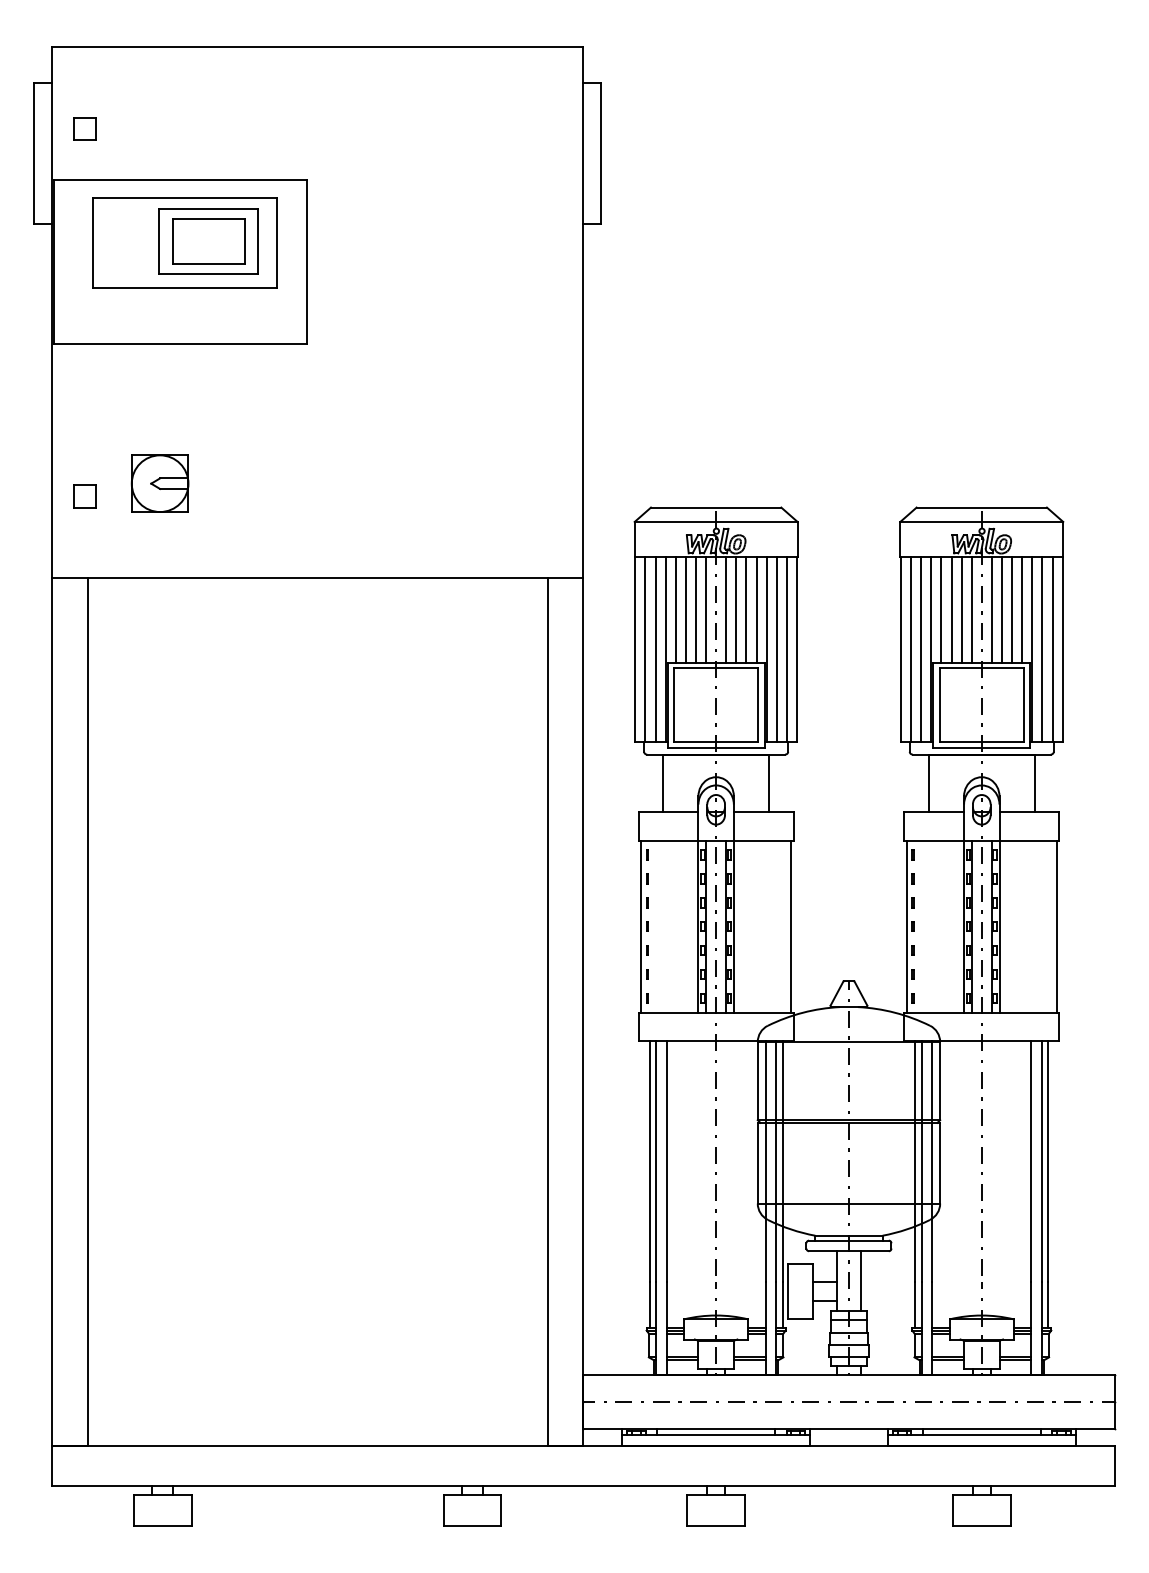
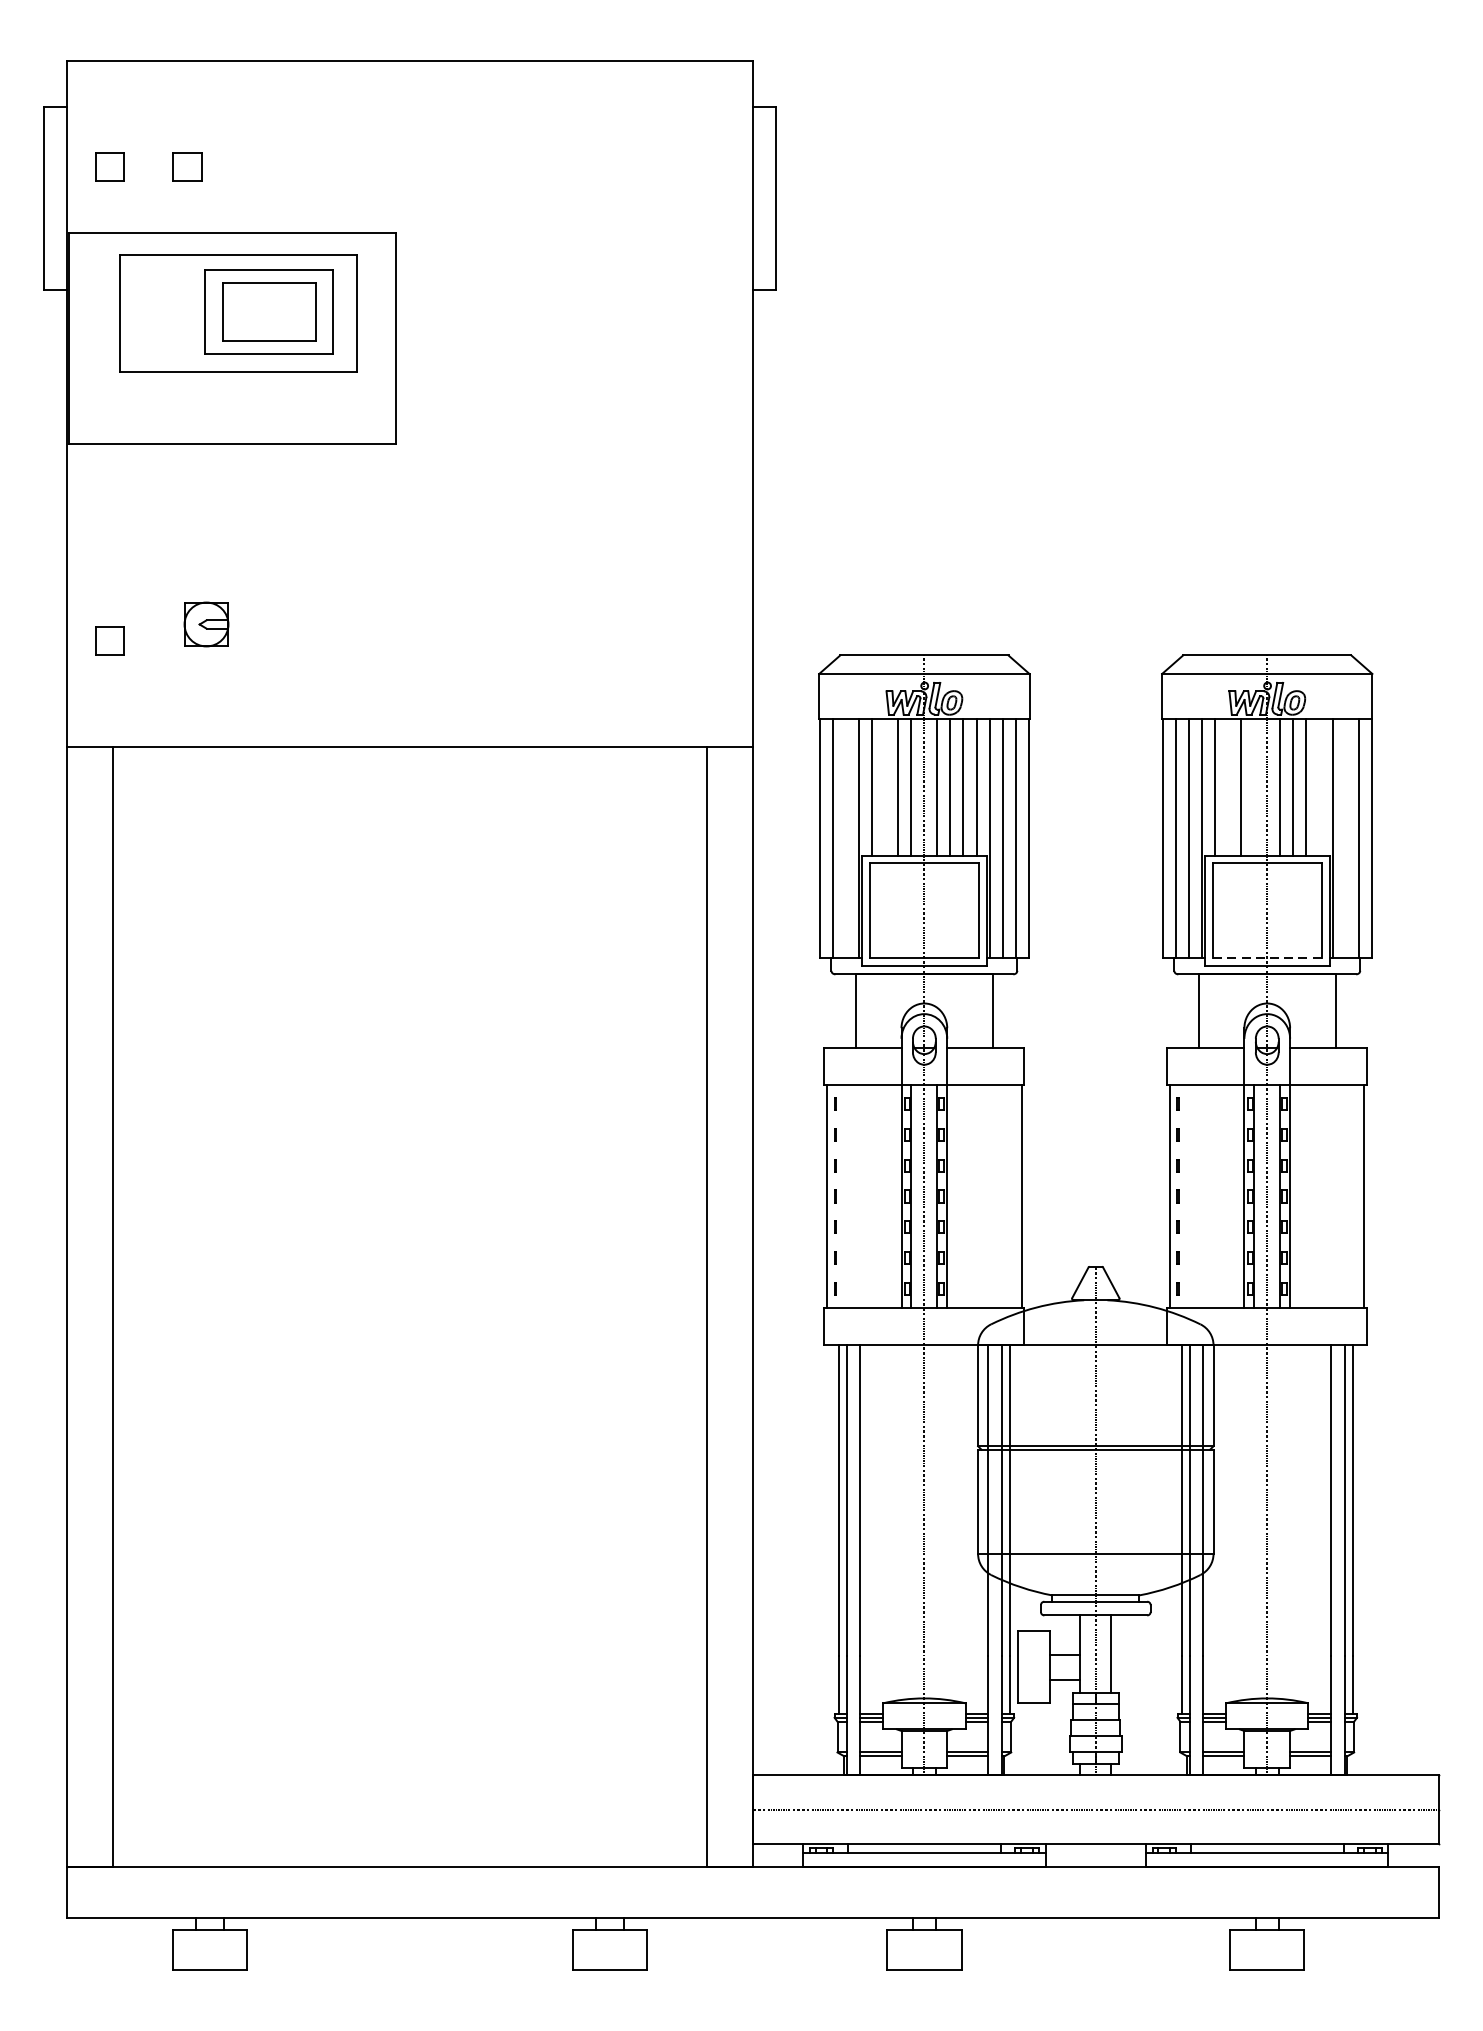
part: (144, 128) -> (186, 166), added
part: (159, 483) -> (205, 624), size x0.6
line: (685, 609) -> (884, 787), removed
line: (951, 609) -> (1228, 787), removed
line: (971, 609) -> (1253, 787), removed
line: (1022, 609) -> (1319, 787), removed
line: (655, 649) -> (846, 838), removed
line: (1042, 649) -> (1345, 838), removed
line: (981, 742) -> (1266, 958), solid -> dashed

